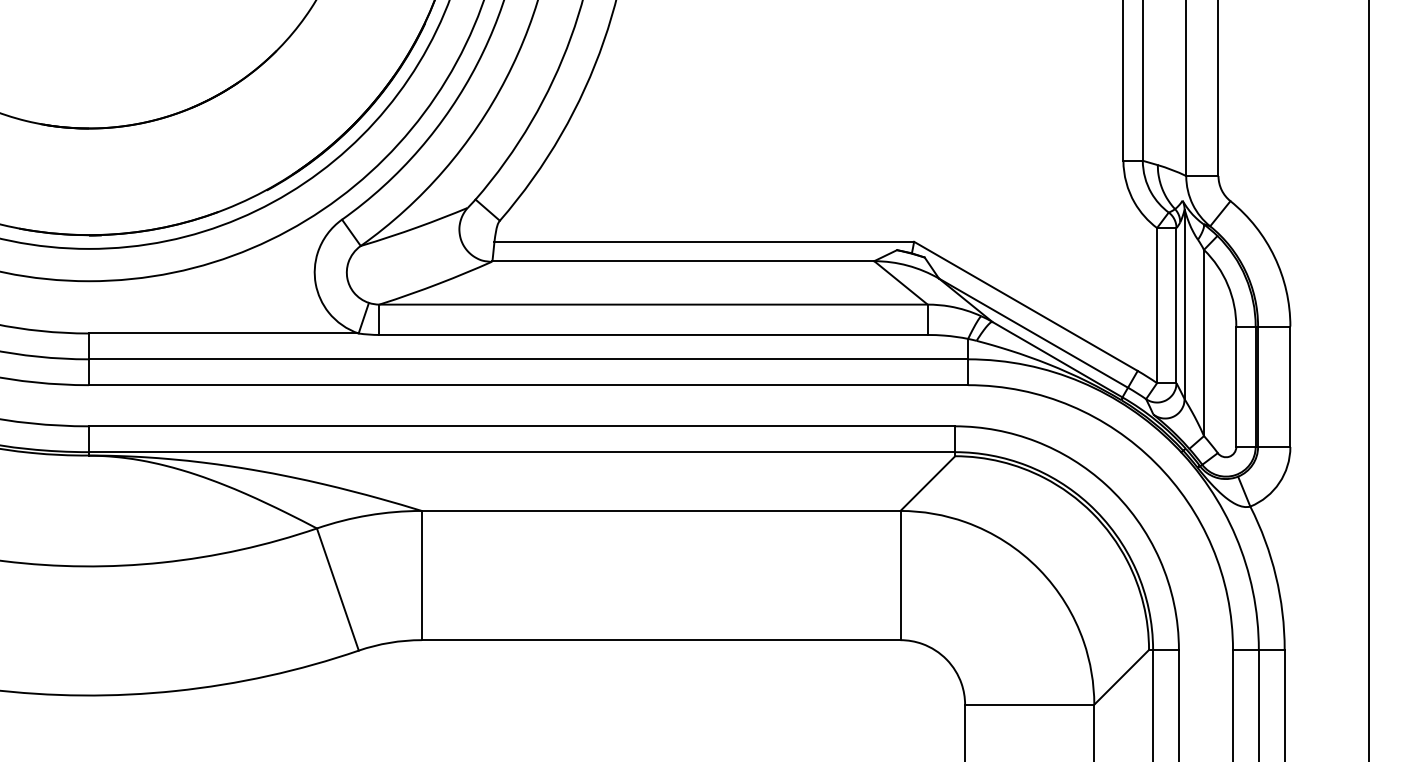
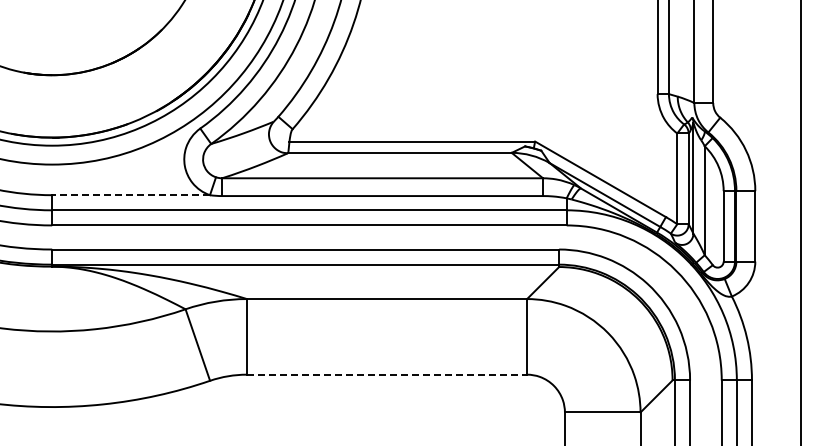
line: (224, 334) -> (131, 195), solid -> dashed
line: (661, 639) -> (387, 374), solid -> dashed

